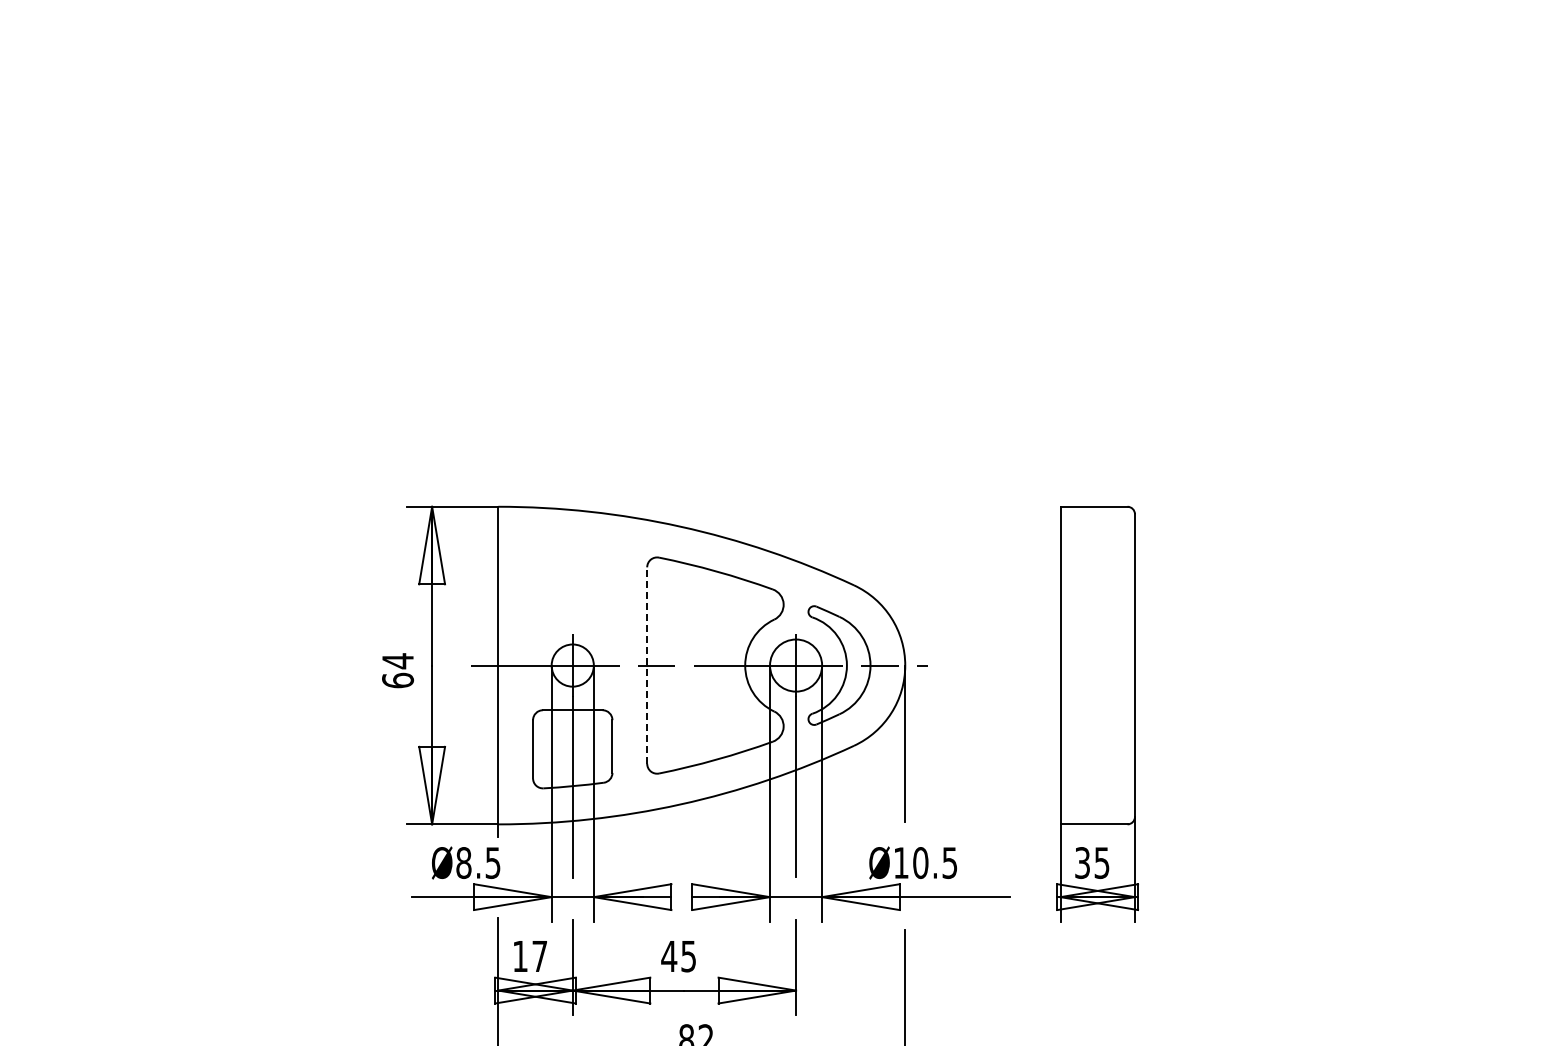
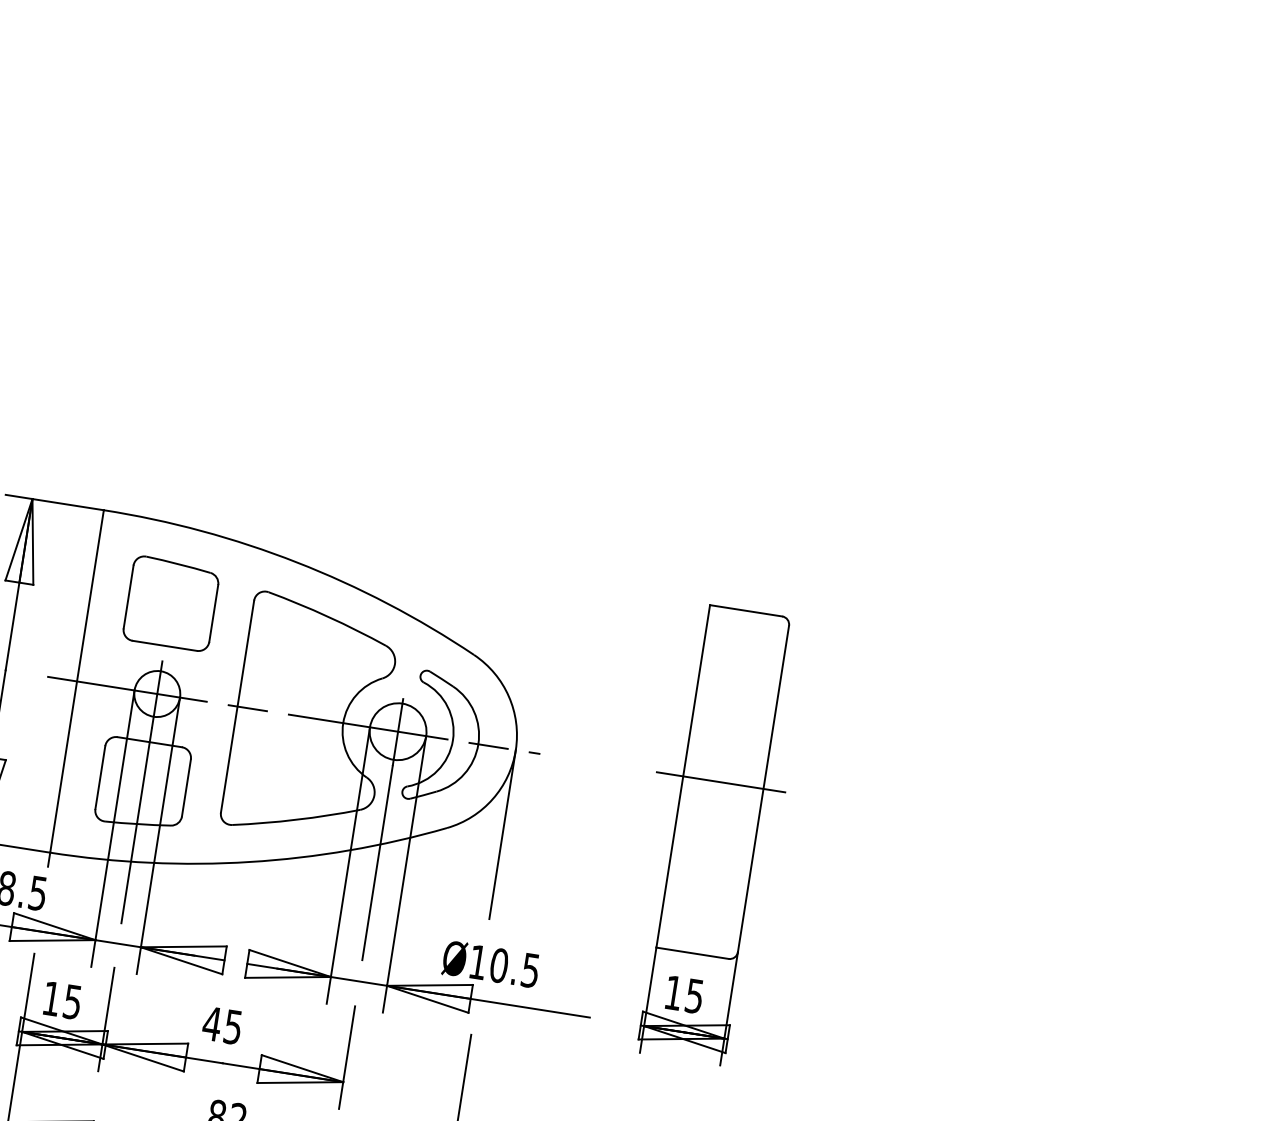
part: (572, 581) -> (171, 603), added
line: (647, 665) -> (237, 706), dashed -> solid
line: (1095, 665) -> (720, 782), added
text: (1082, 863) -> (673, 993), 35 -> 15
text: (539, 956) -> (72, 1002), 17 -> 15

